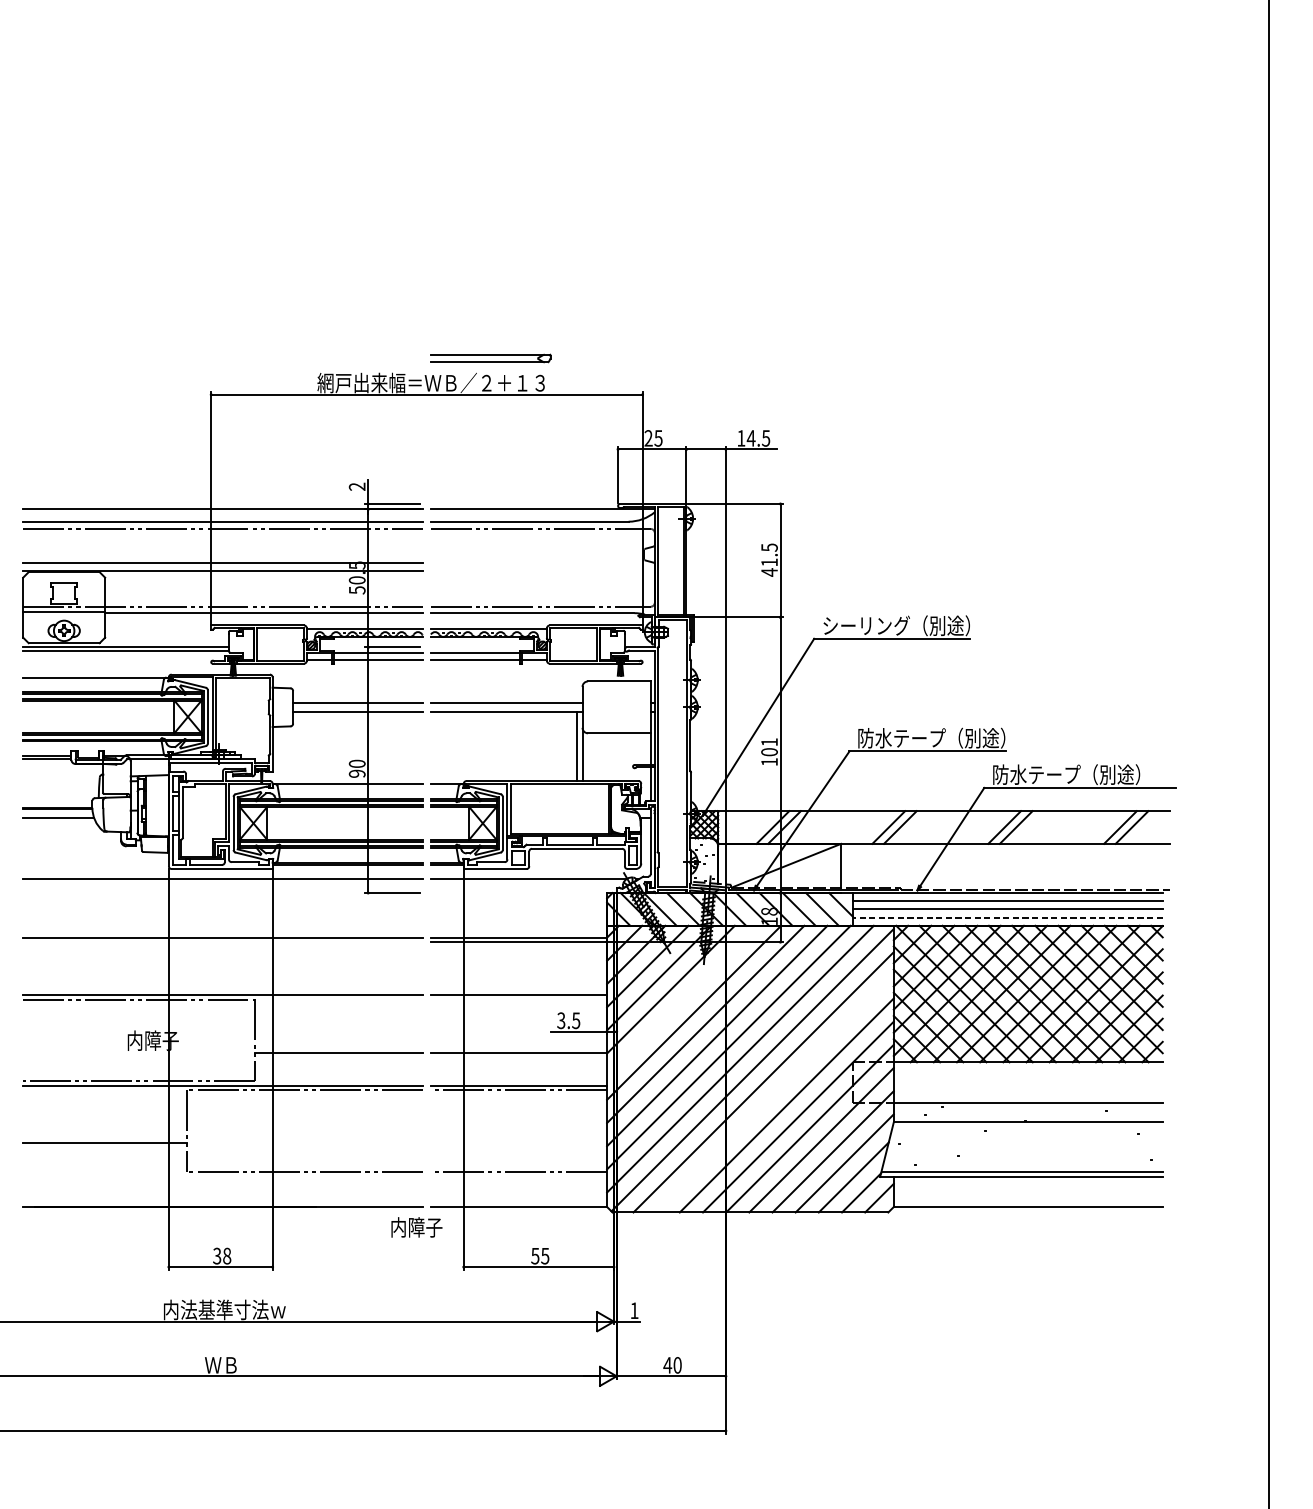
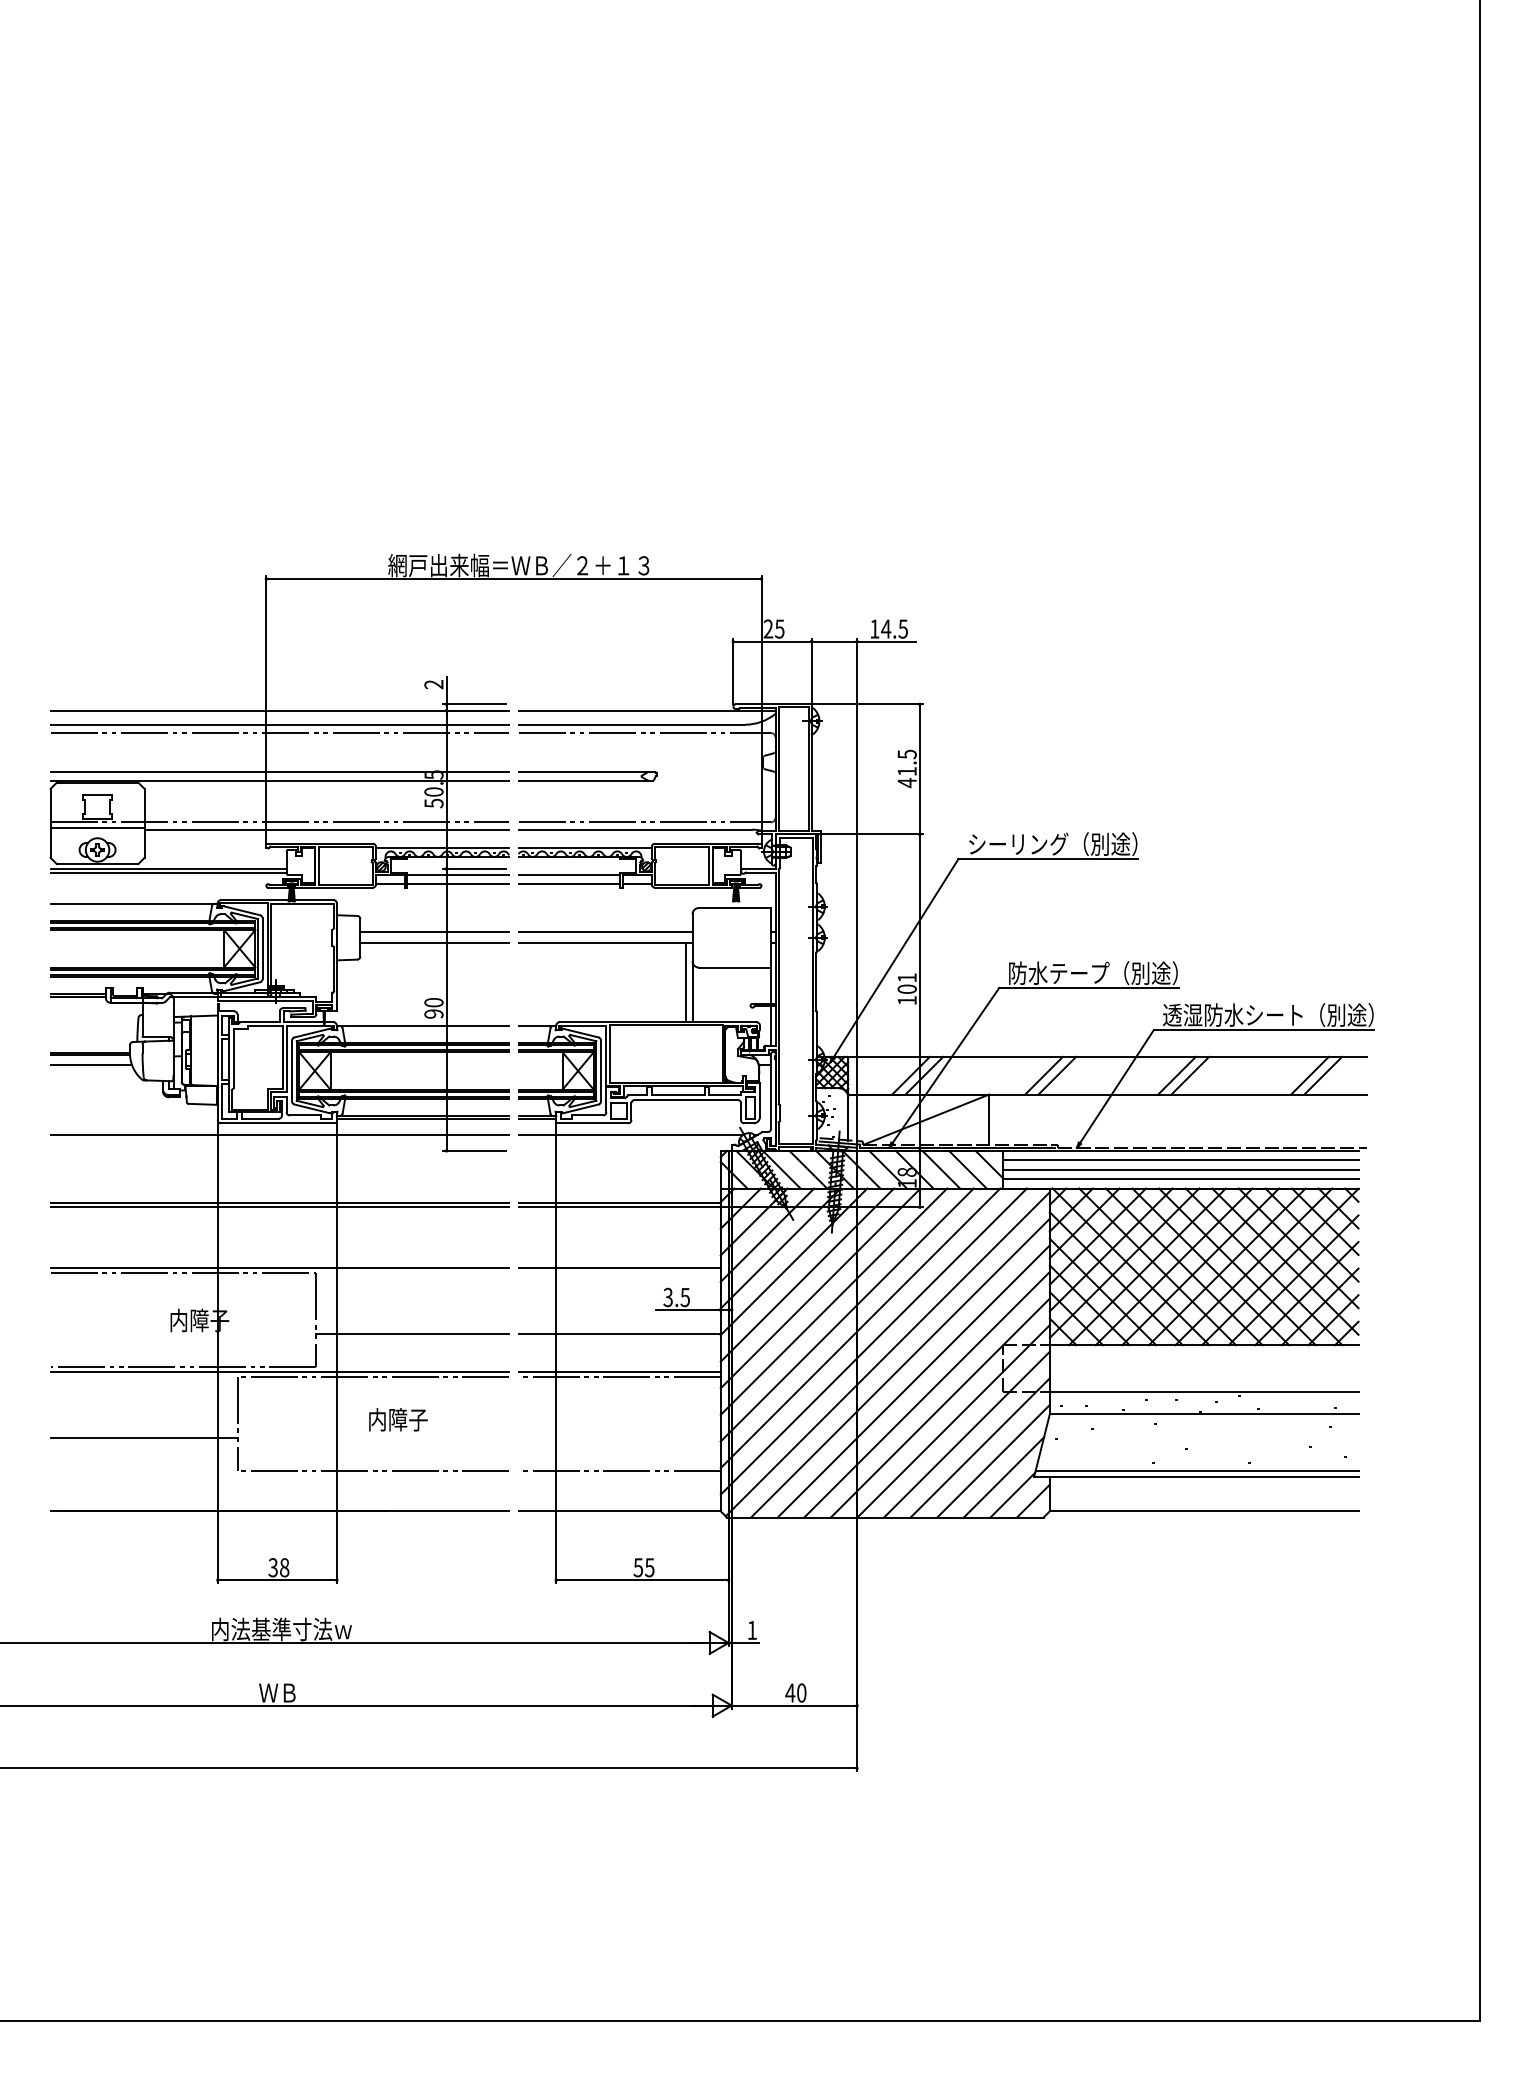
part: (491, 358) -> (587, 776), moved
text: (1084, 775) -> (1268, 1015), 防水テープ（別途） -> 透湿防水シート（別途）
line: (1007, 917) -> (1180, 1179), dashed -> solid
line: (222, 942) -> (279, 1207), added
line: (681, 1000) -> (806, 1274), added
line: (775, 1093) -> (913, 1381), added
text: (416, 1227) -> (398, 1419), moved

